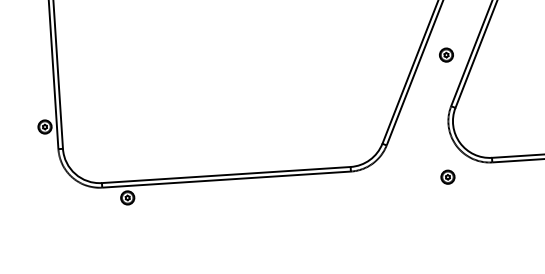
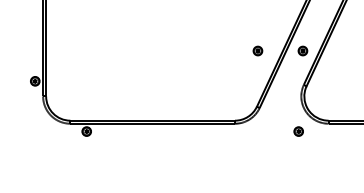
part: (377, 58) -> (257, 50), added

